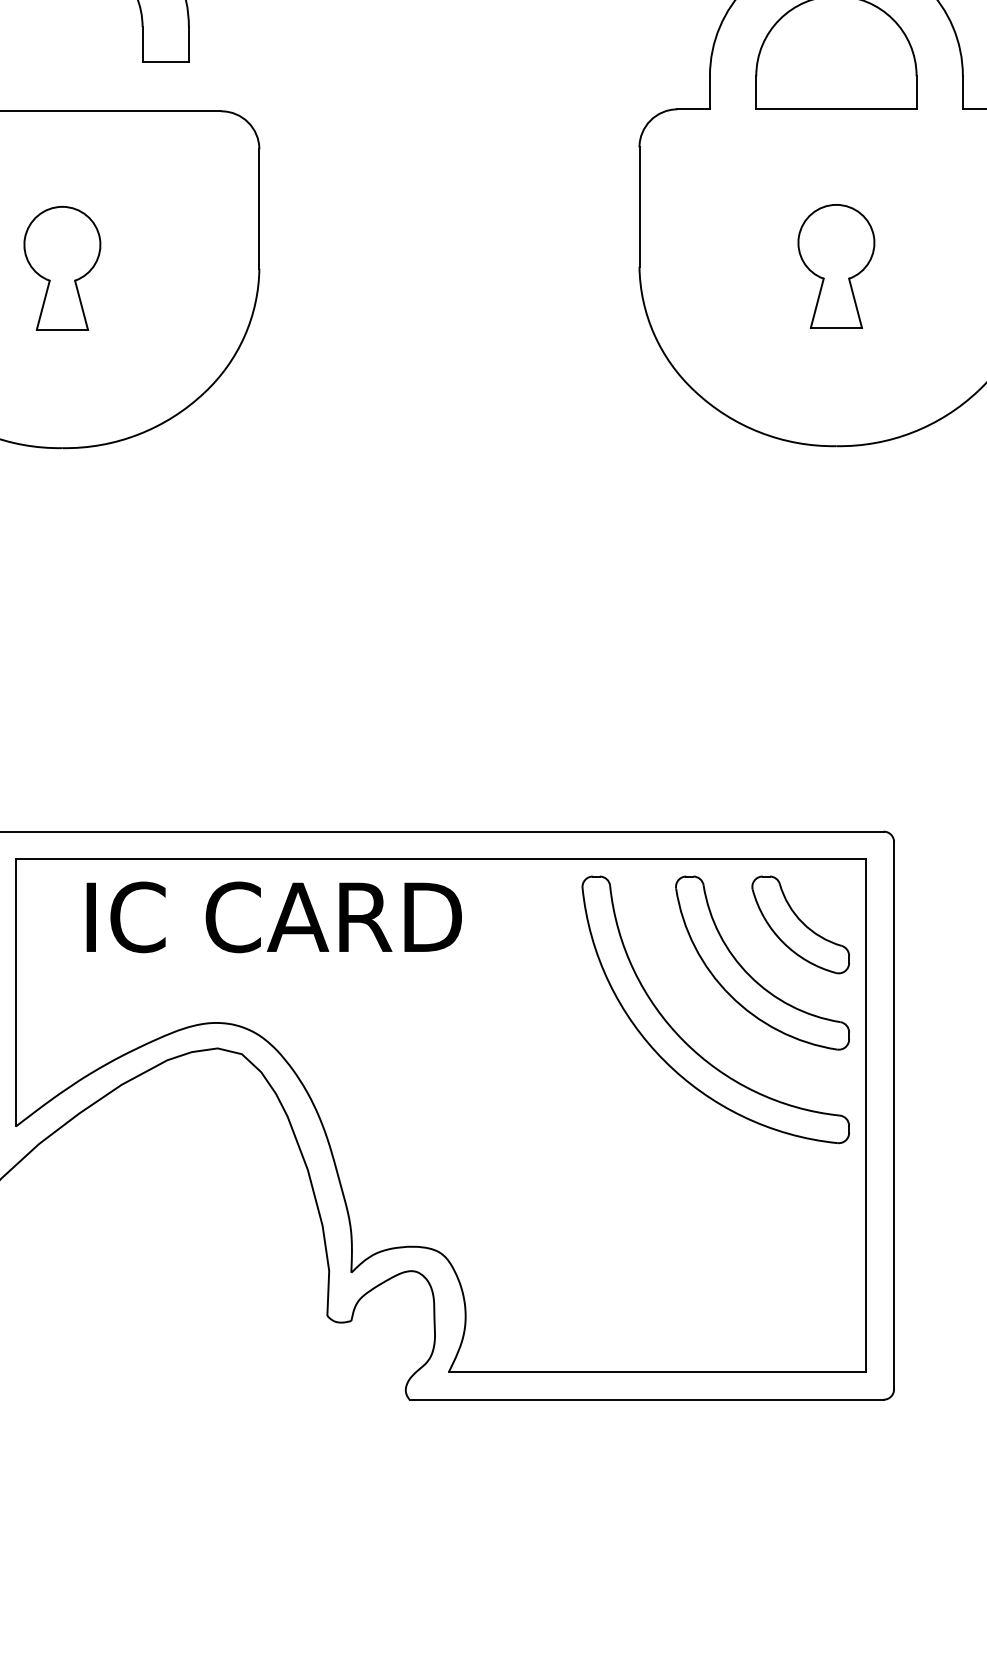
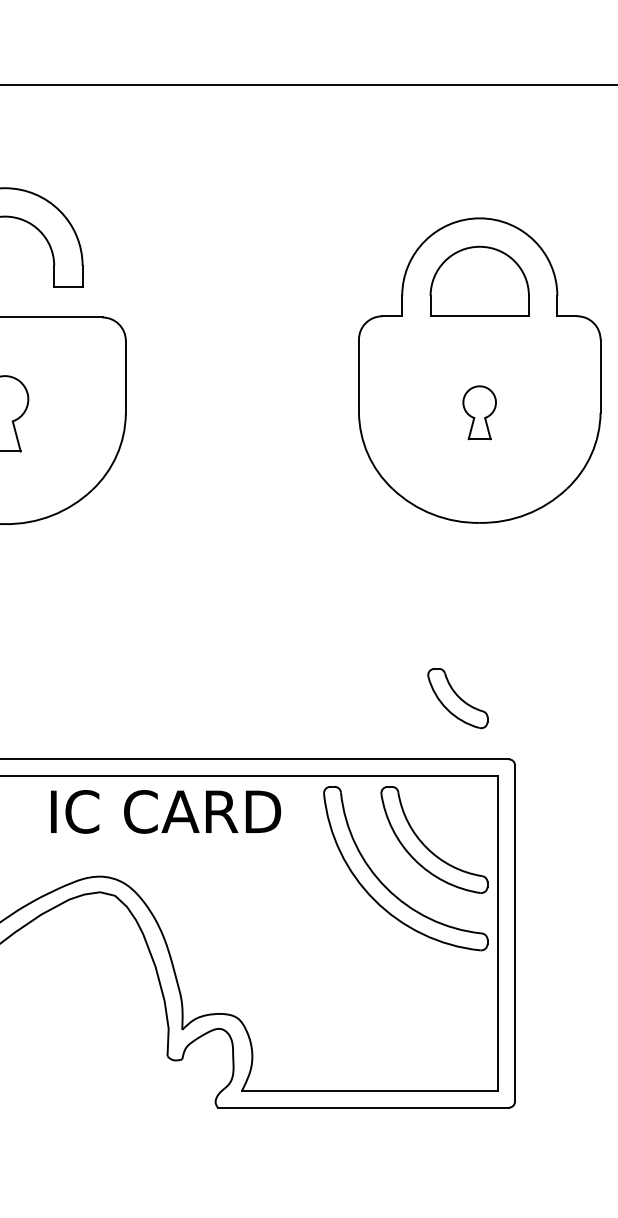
part: (835, 266) -> (479, 412), size x0.7
text: (275, 916) -> (166, 811), moved
part: (800, 924) -> (457, 698), moved

